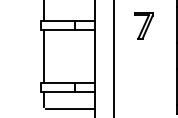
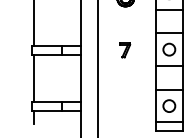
part: (144, 25) -> (125, 50), size x0.6
line: (70, 109) -> (58, 126), removed

